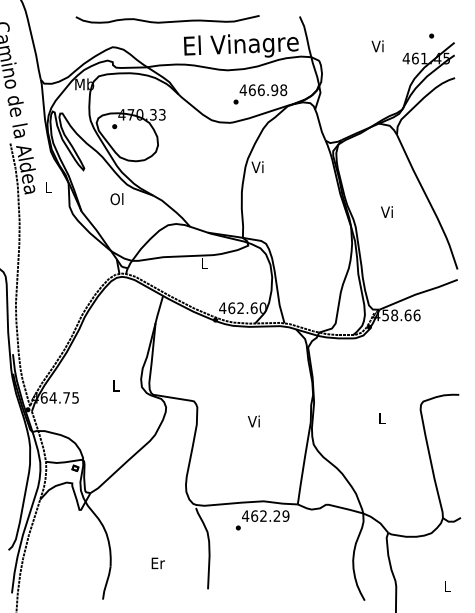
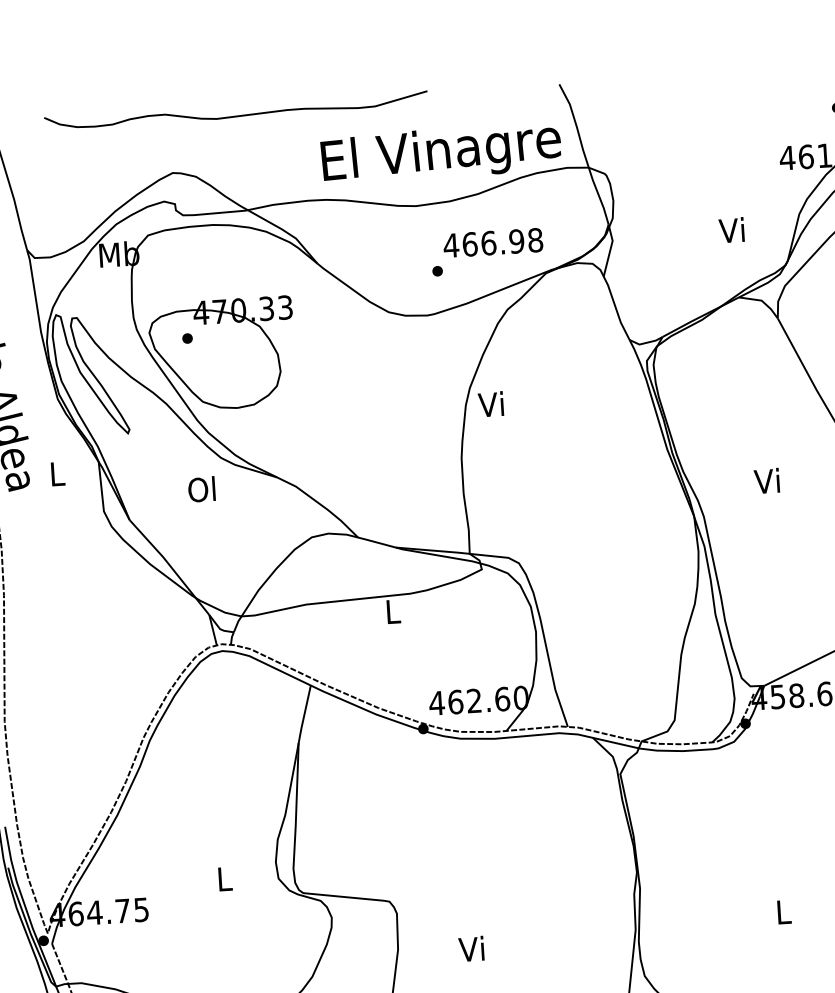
curve: (167, 21) -> (235, 115), moved
text: (377, 46) -> (731, 230), moved
text: (253, 421) -> (470, 949), moved

